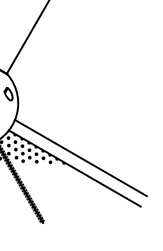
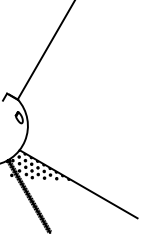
line: (81, 157) -> (84, 174), removed

